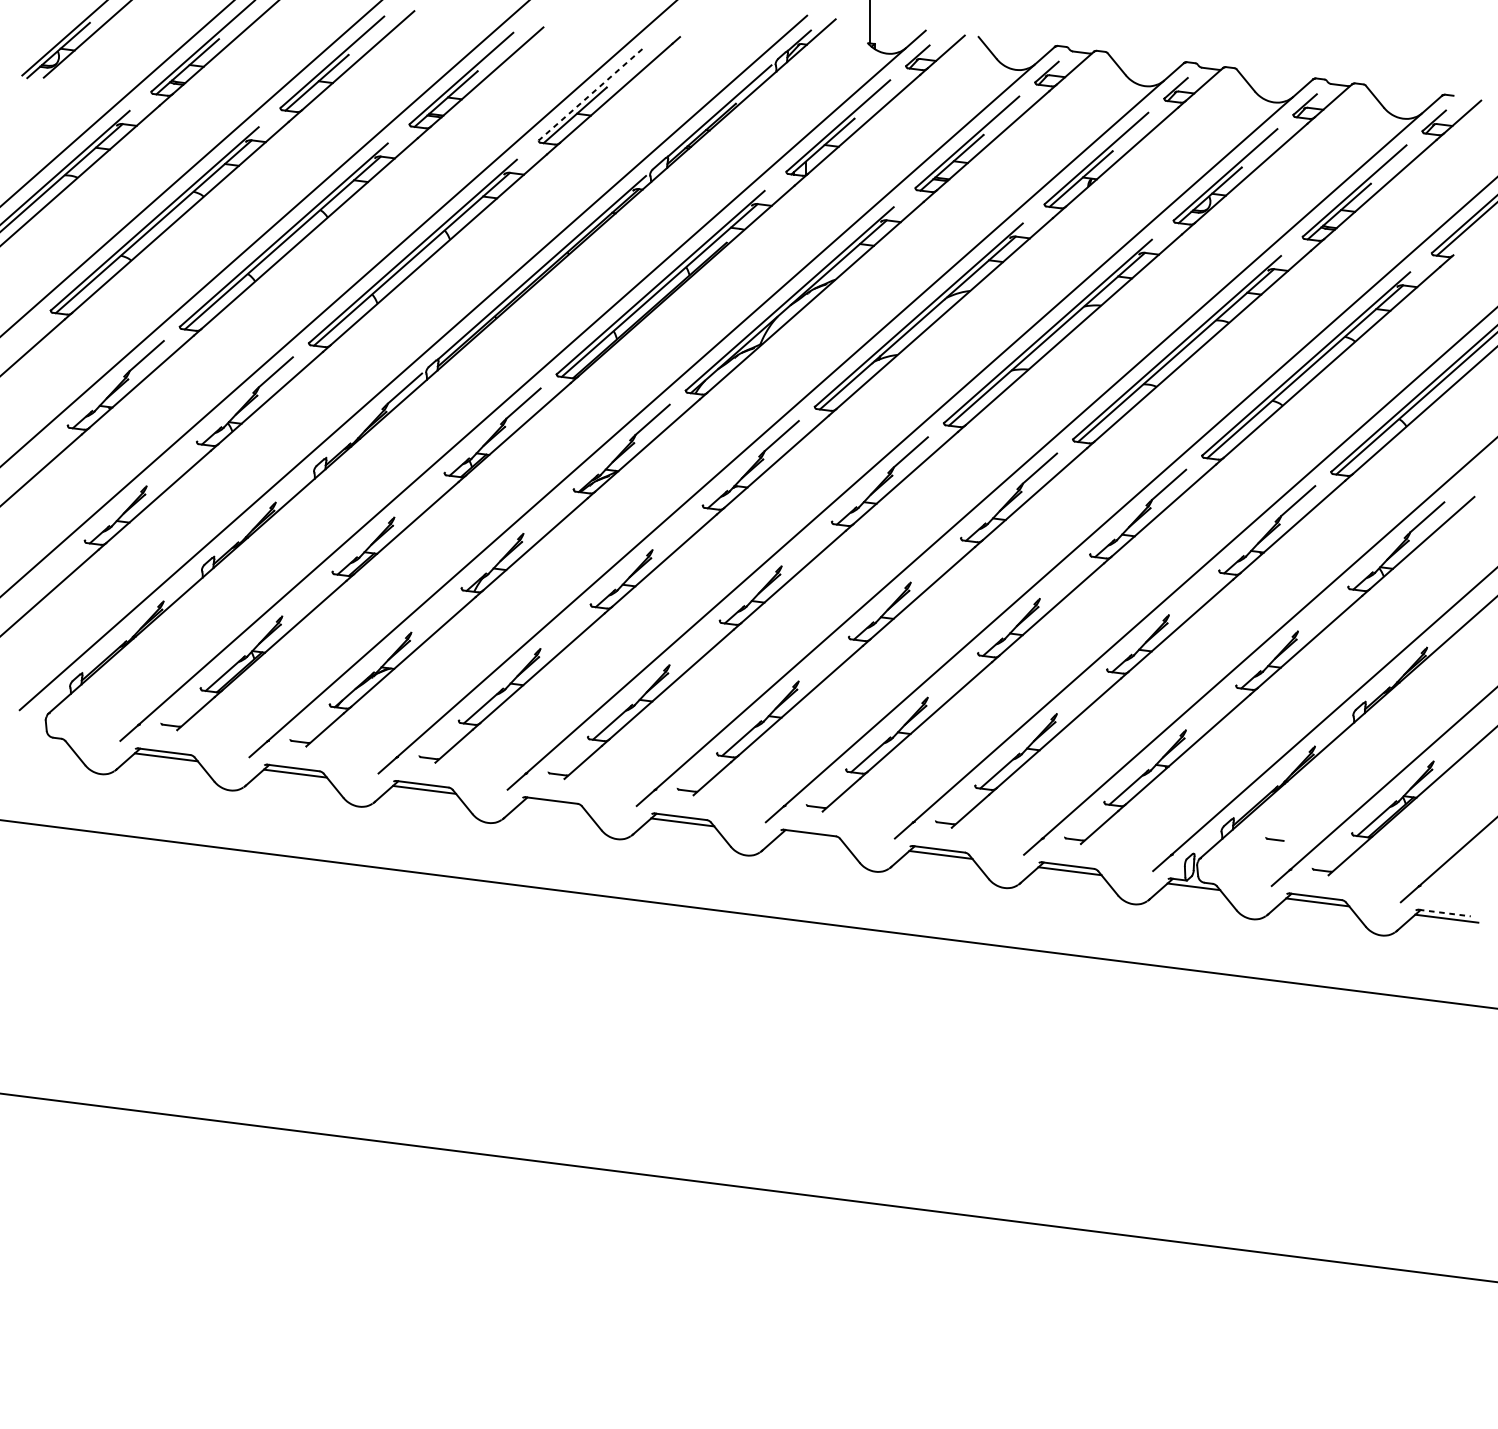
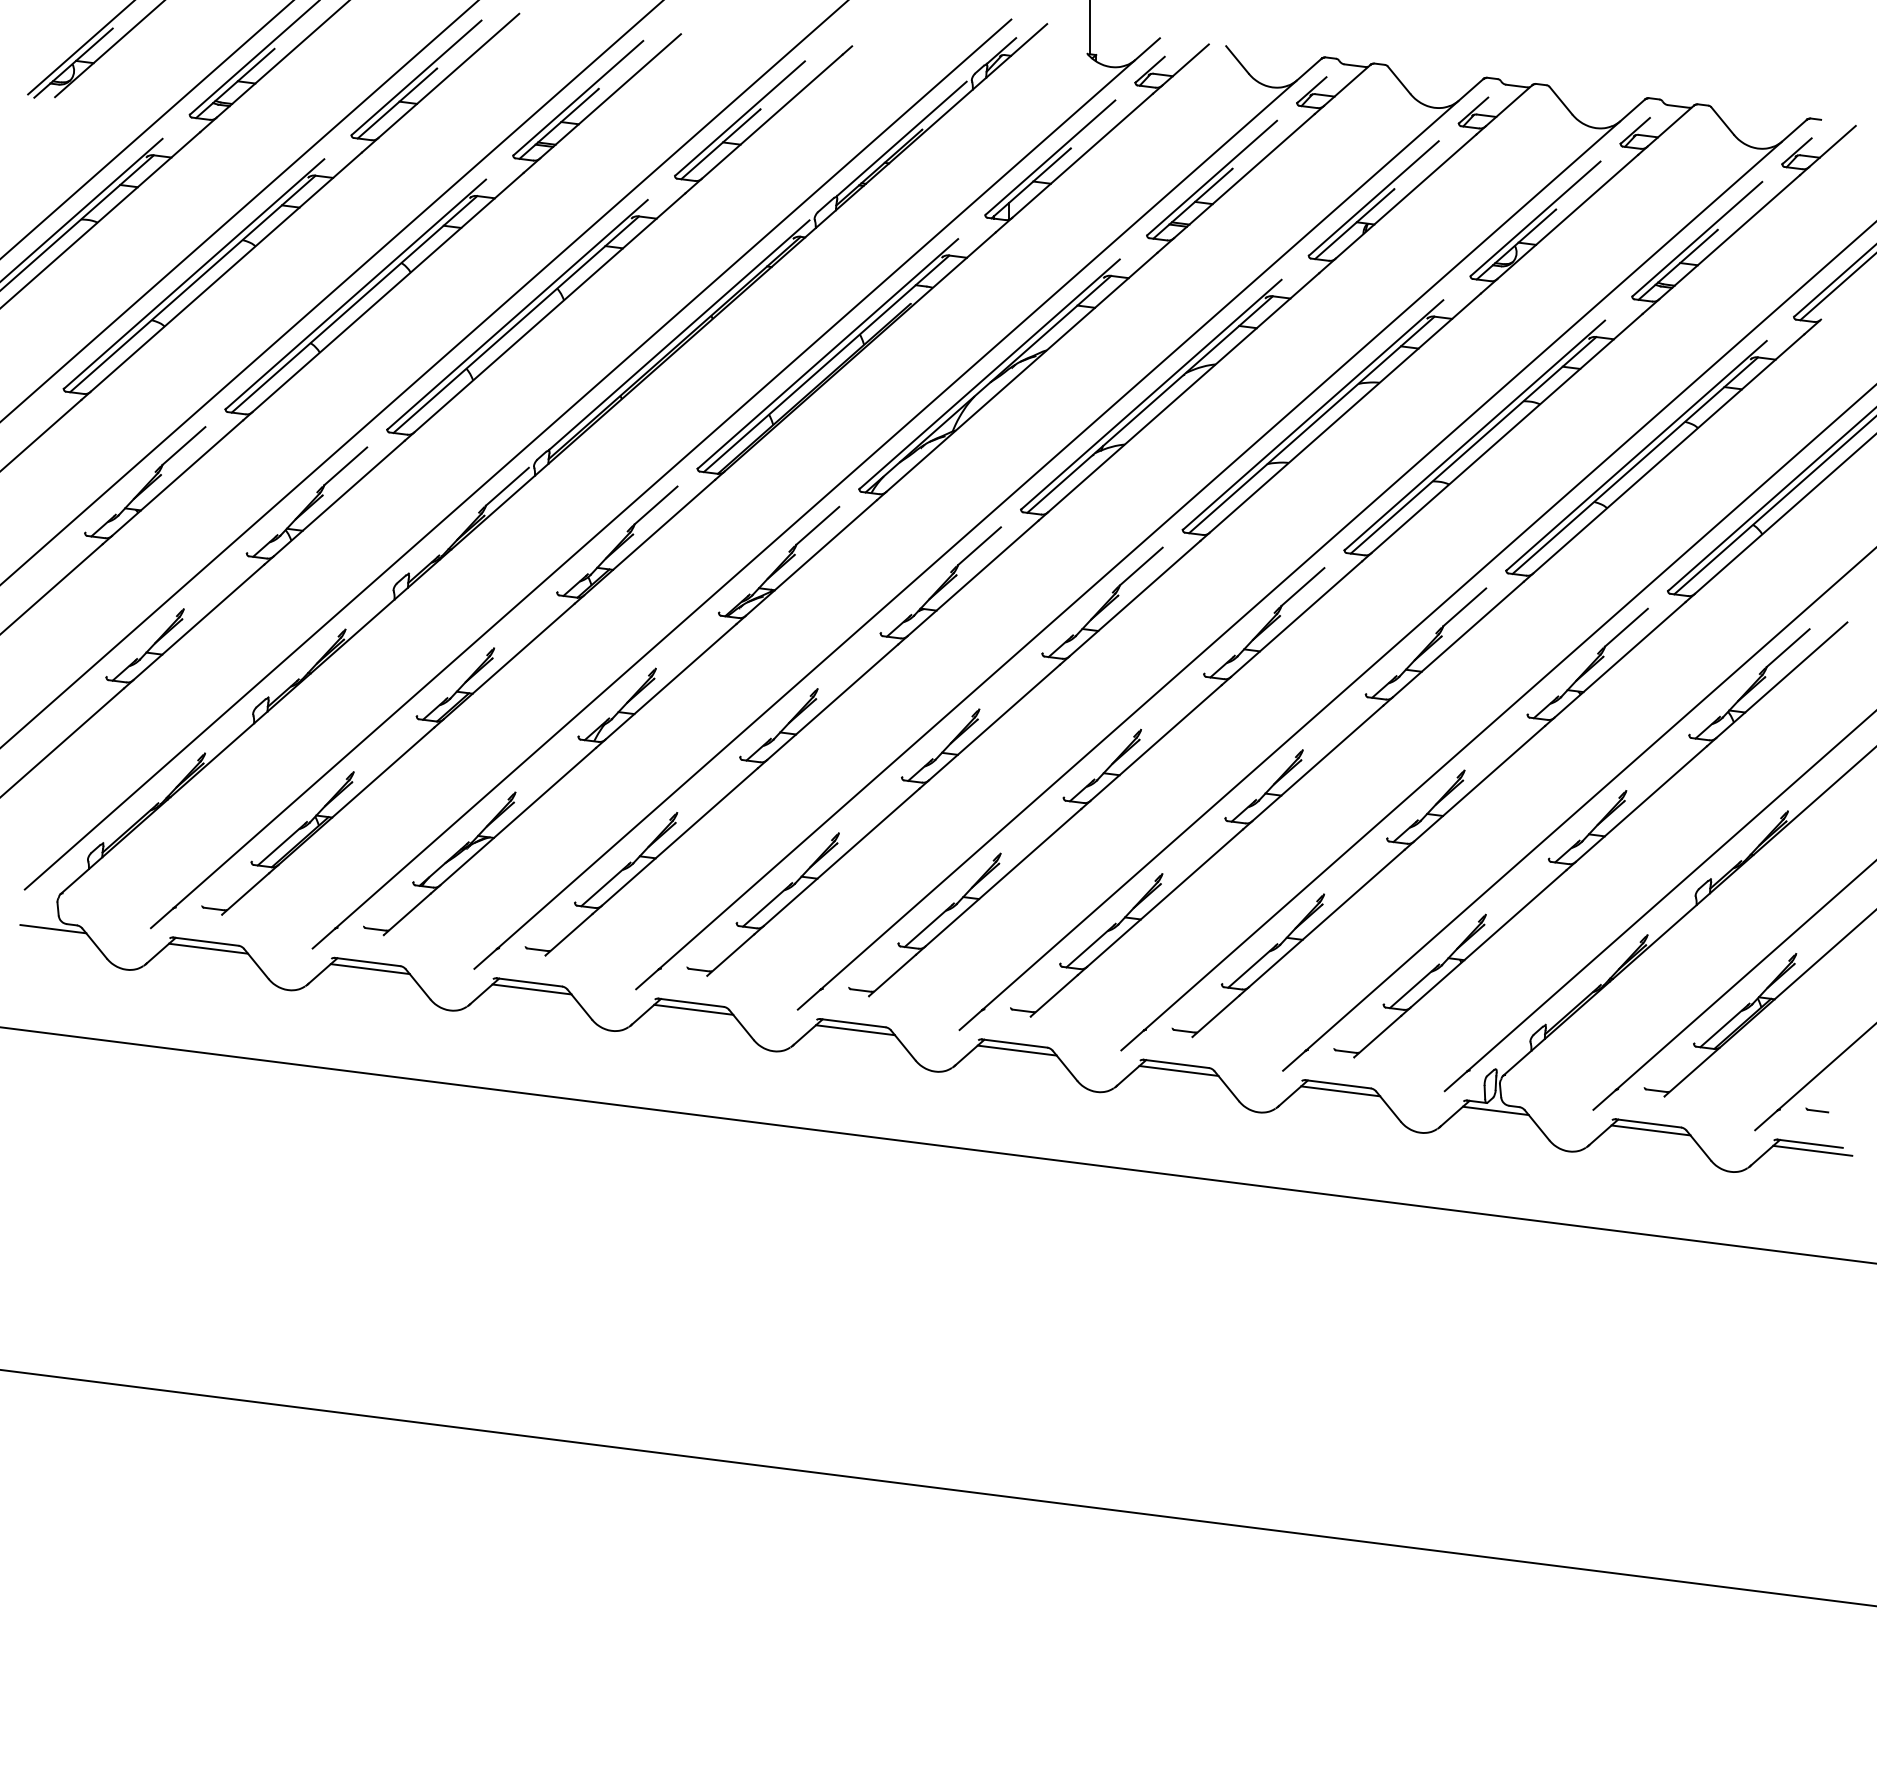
line: (590, 94) -> (739, 118), dashed -> solid
line: (42, 742) -> (53, 929), added
line: (553, 805) -> (693, 1009), added
line: (811, 838) -> (1016, 1050), added
line: (1275, 839) -> (1817, 1110), moved
line: (1445, 912) -> (1810, 1143), dashed -> solid

